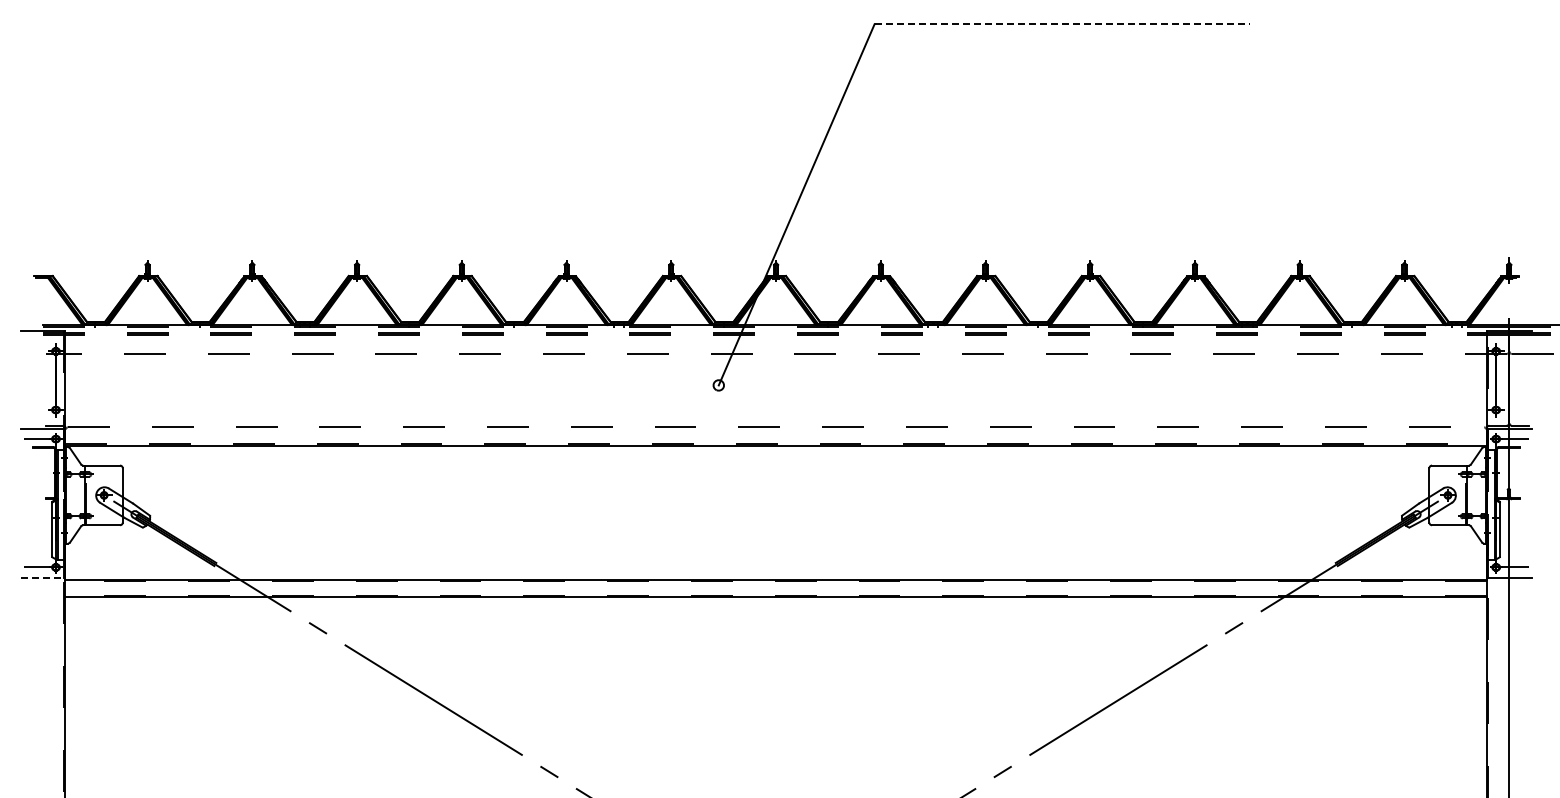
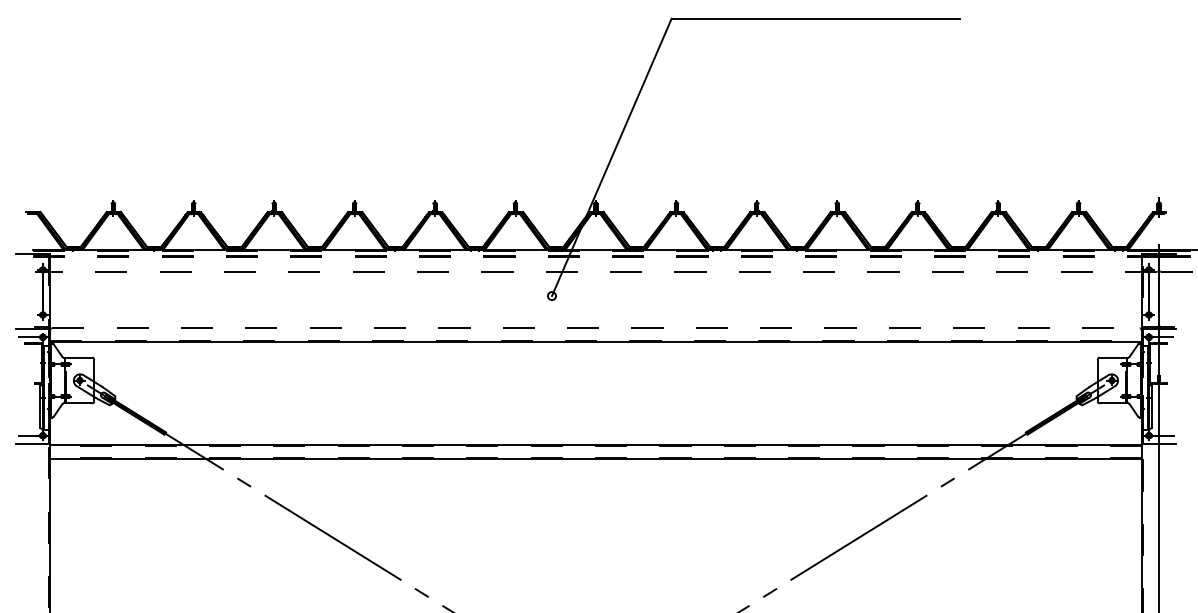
line: (1062, 24) -> (815, 18), dashed -> solid
line: (43, 577) -> (33, 443), dashed -> solid

